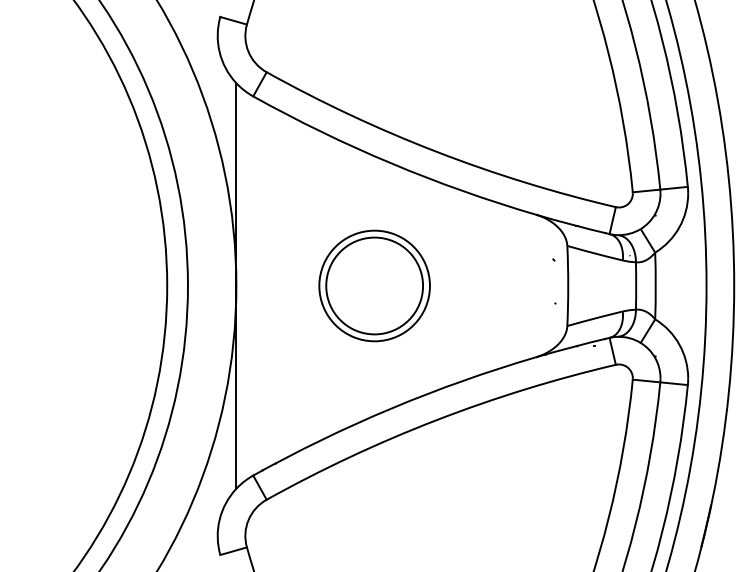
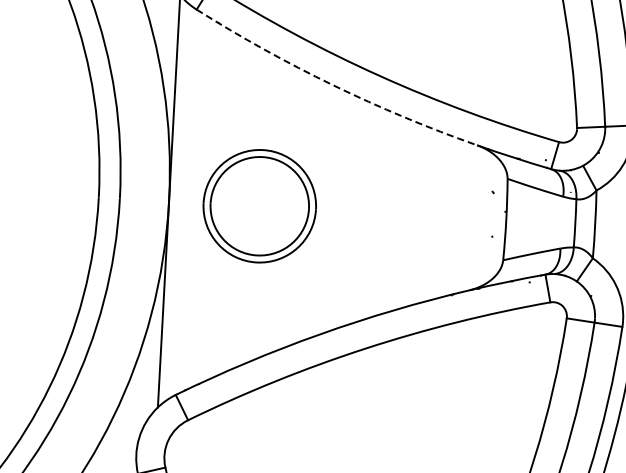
arc: (391, 163) -> (333, 85), solid -> dashed
part: (374, 285) -> (259, 205), moved

